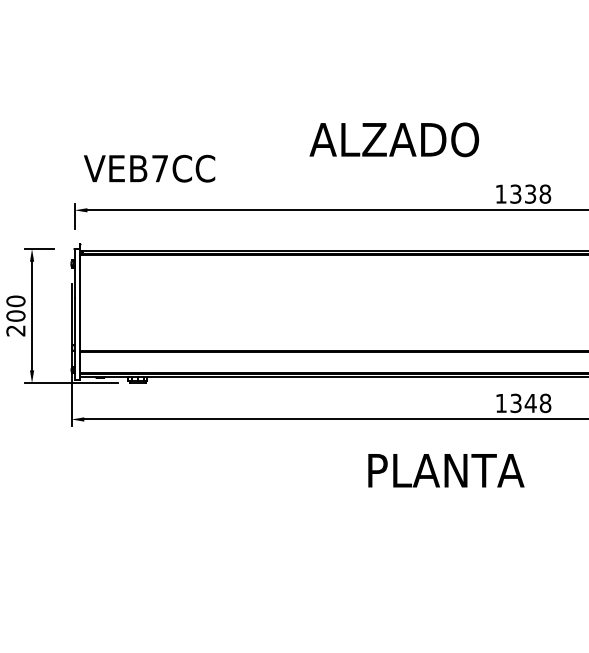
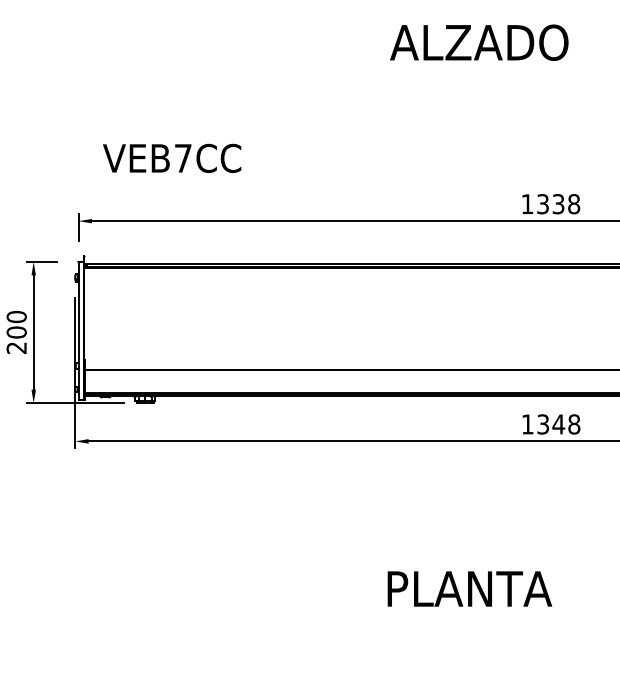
text: (394, 139) -> (479, 42), moved
text: (149, 168) -> (172, 158), moved
text: (446, 470) -> (470, 588), moved

